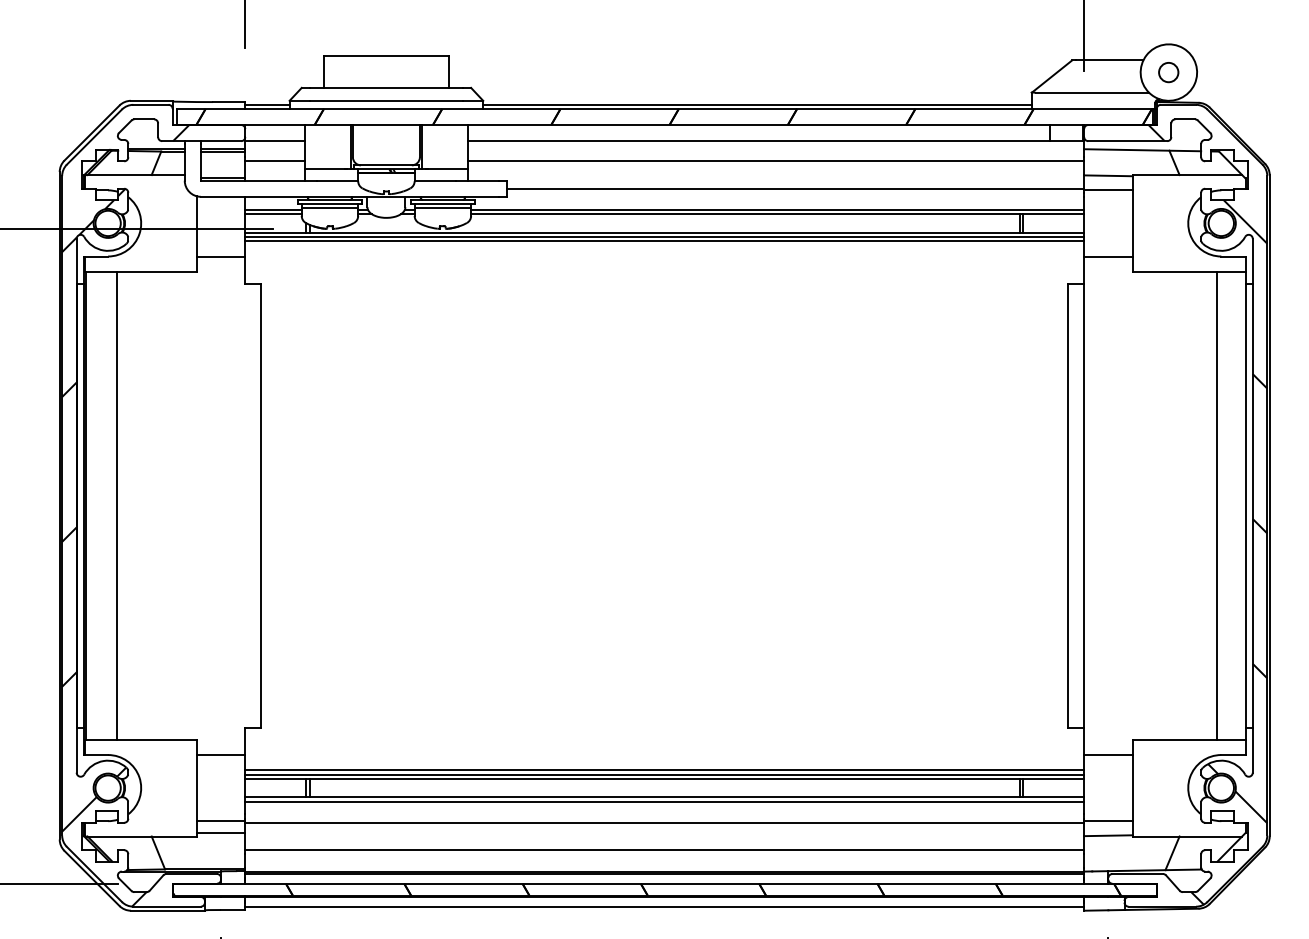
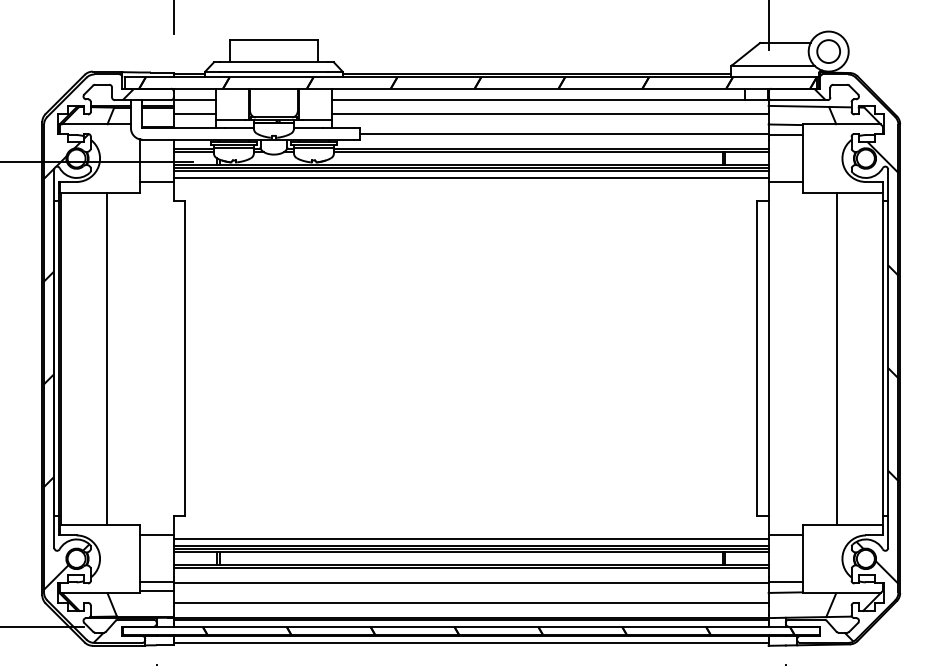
circle: (1168, 72) -> (828, 51), size x1.67
line: (664, 250) -> (471, 177), added
line: (117, 505) -> (106, 358), moved
line: (1216, 505) -> (836, 358), moved
line: (664, 760) -> (471, 539), added

